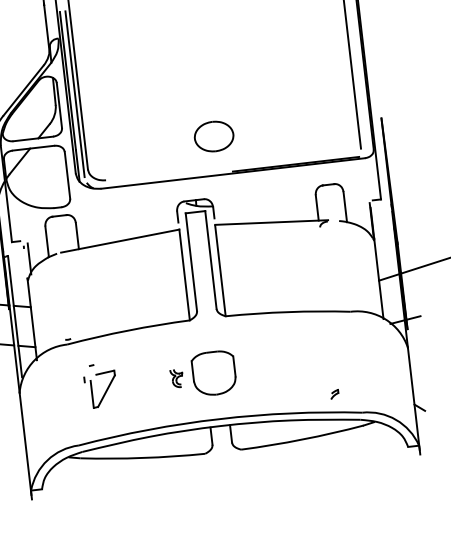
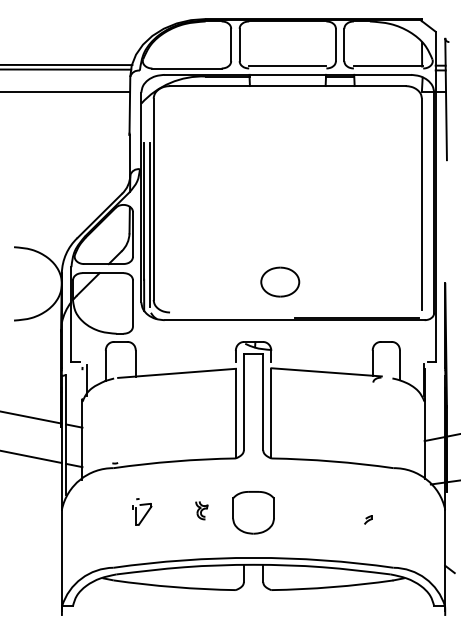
part: (176, 378) -> (201, 510), moved
part: (101, 385) -> (142, 511), size x0.62
part: (334, 394) -> (368, 519), moved

